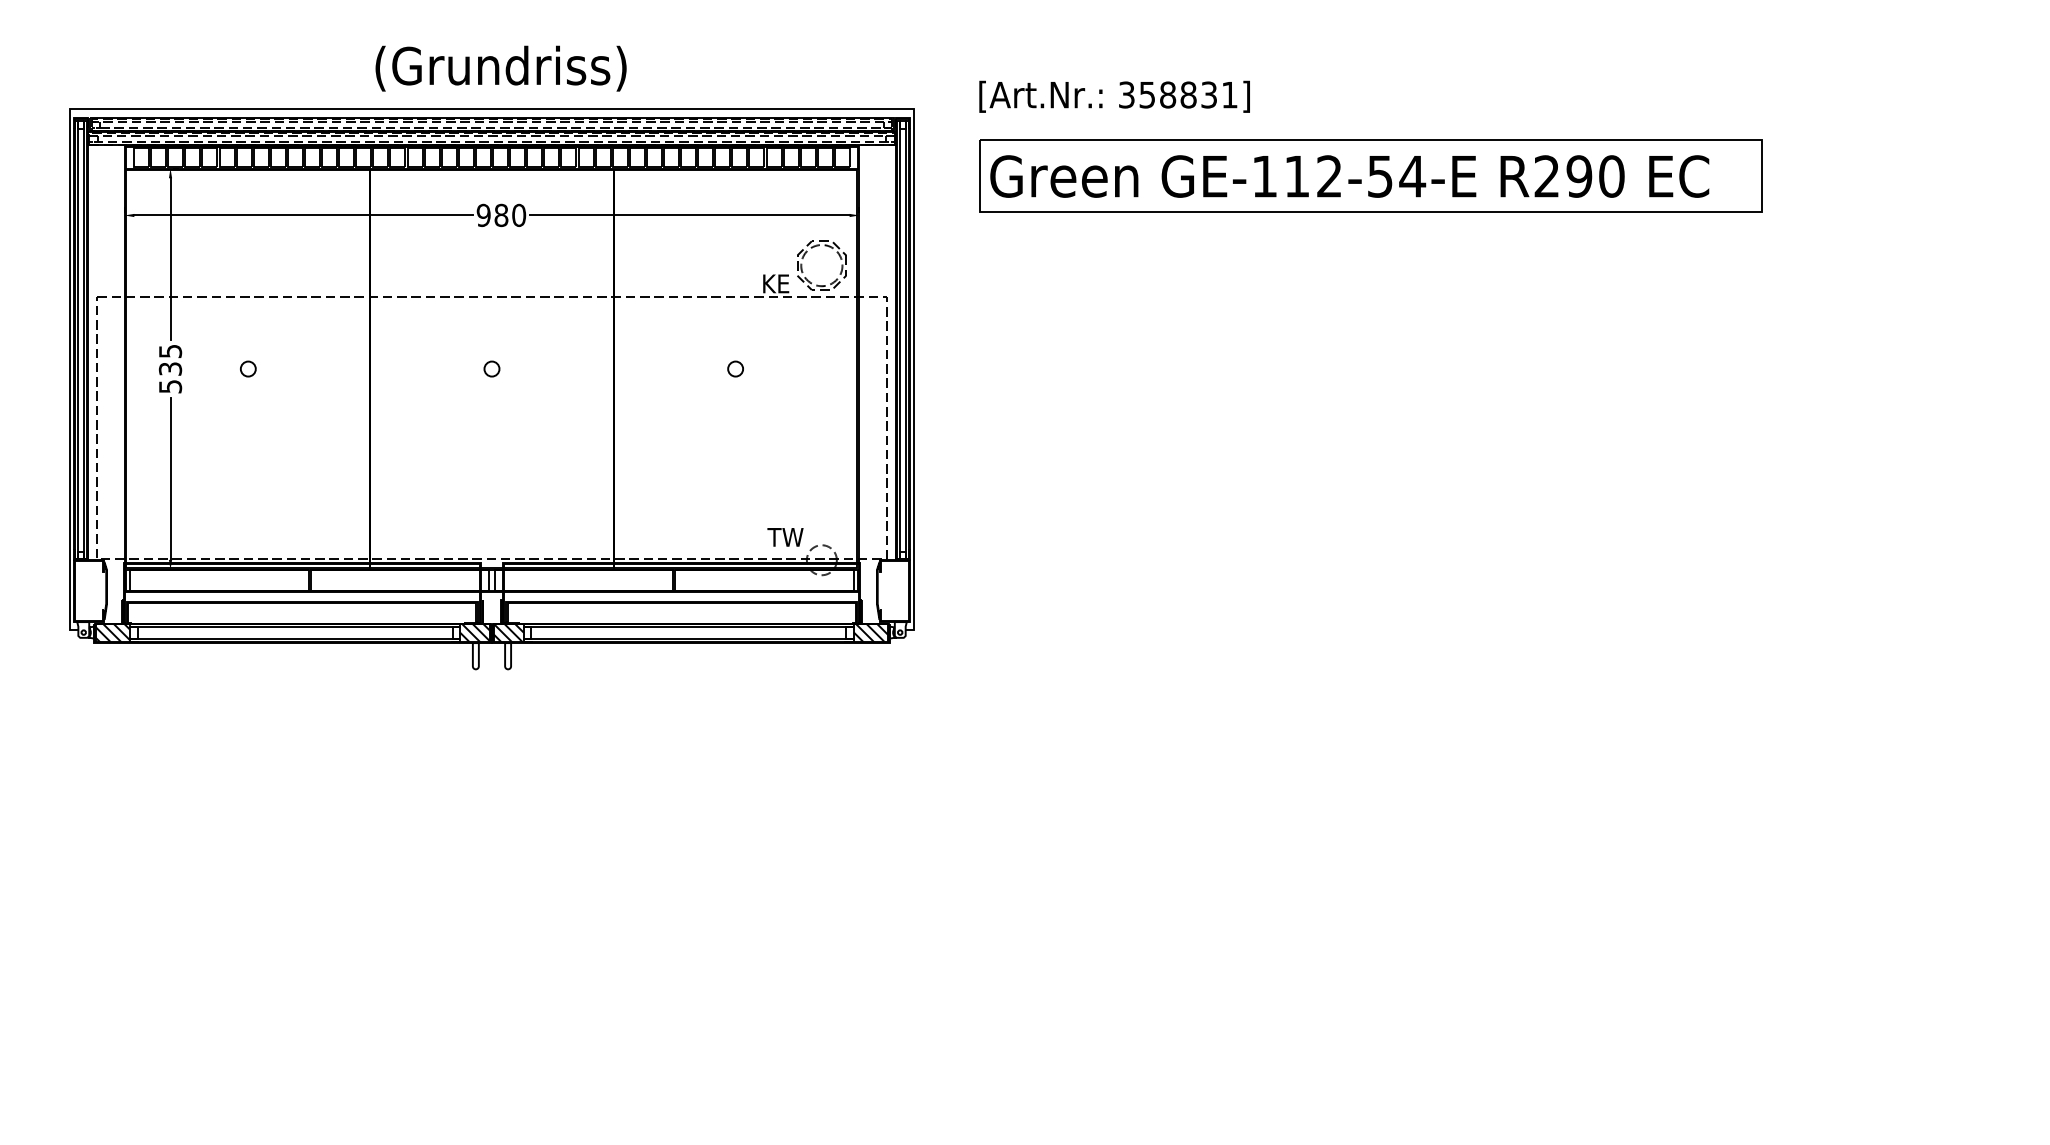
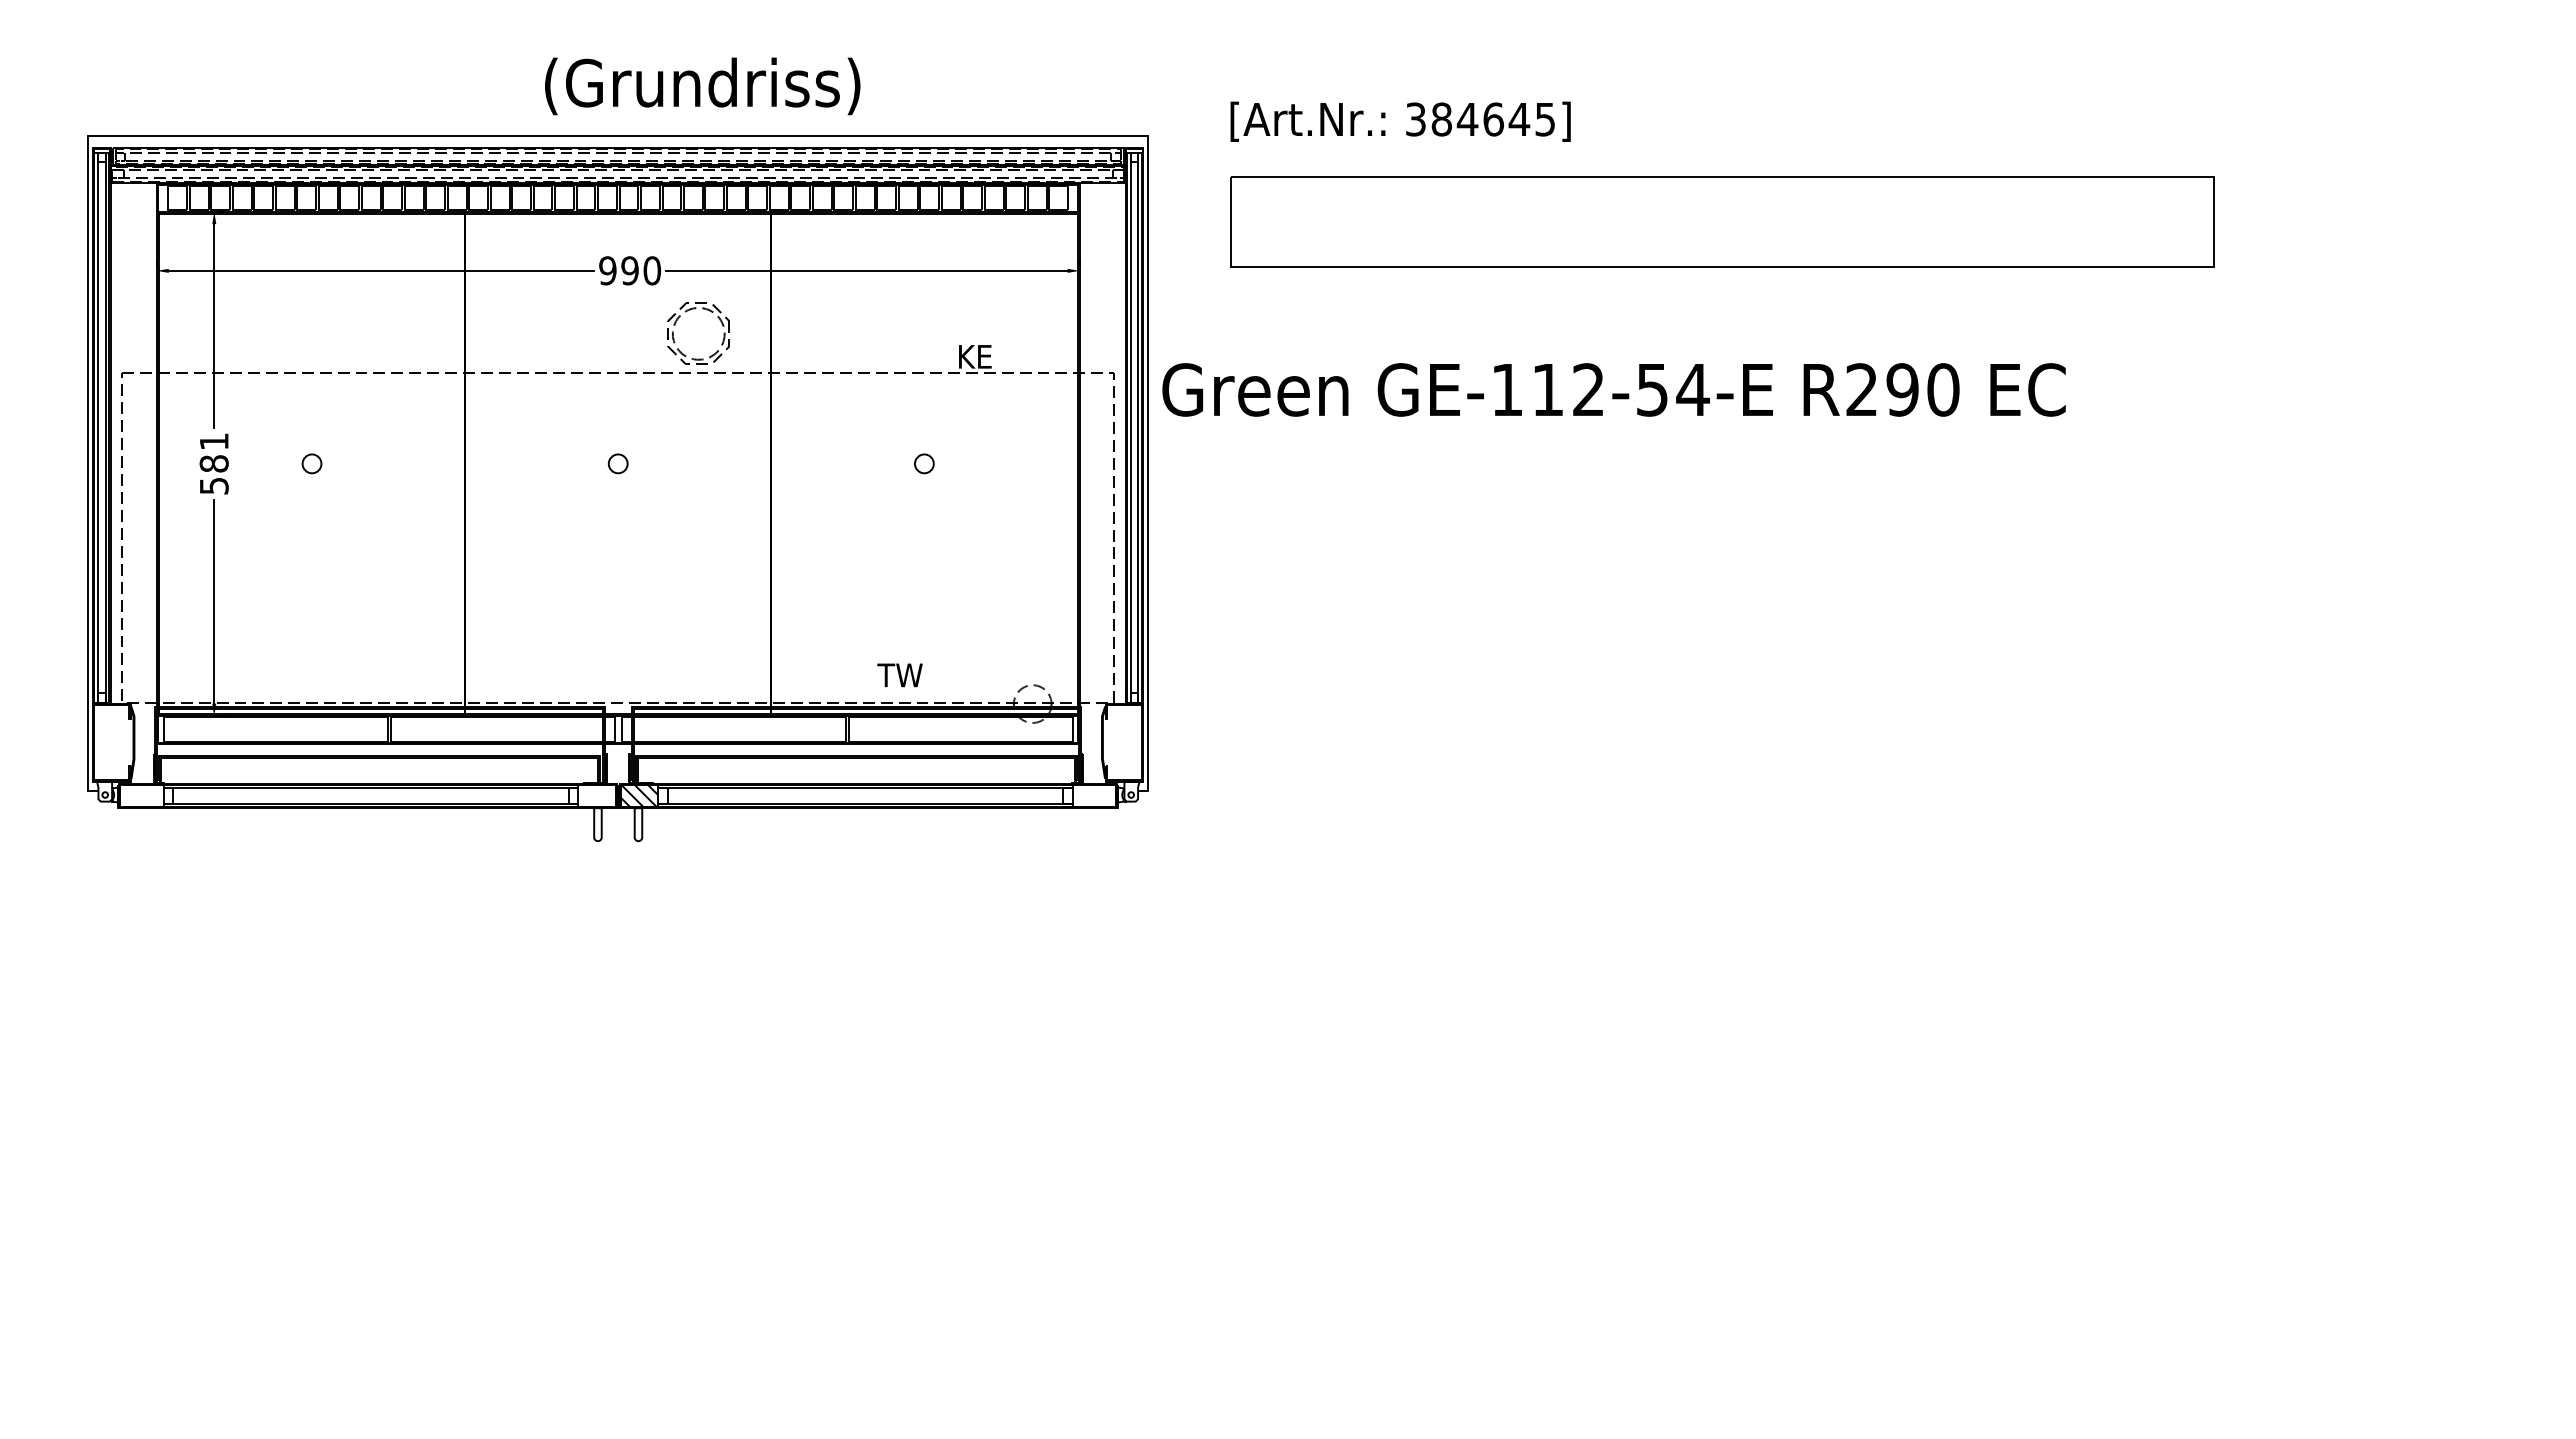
text: (500, 68) -> (702, 86), moved
text: (1187, 95) -> (1492, 119), 358831] -> 384645]
text: (1349, 176) -> (1613, 389), moved
text: (500, 215) -> (629, 270), 980 -> 990
part: (813, 247) -> (688, 311), moved
text: (169, 360) -> (213, 452), 535 -> 581
text: (785, 537) -> (899, 675), moved
hatch: (112, 632) -> (141, 795), removed
hatch: (475, 632) -> (597, 795), removed
hatch: (871, 632) -> (1094, 795), removed

